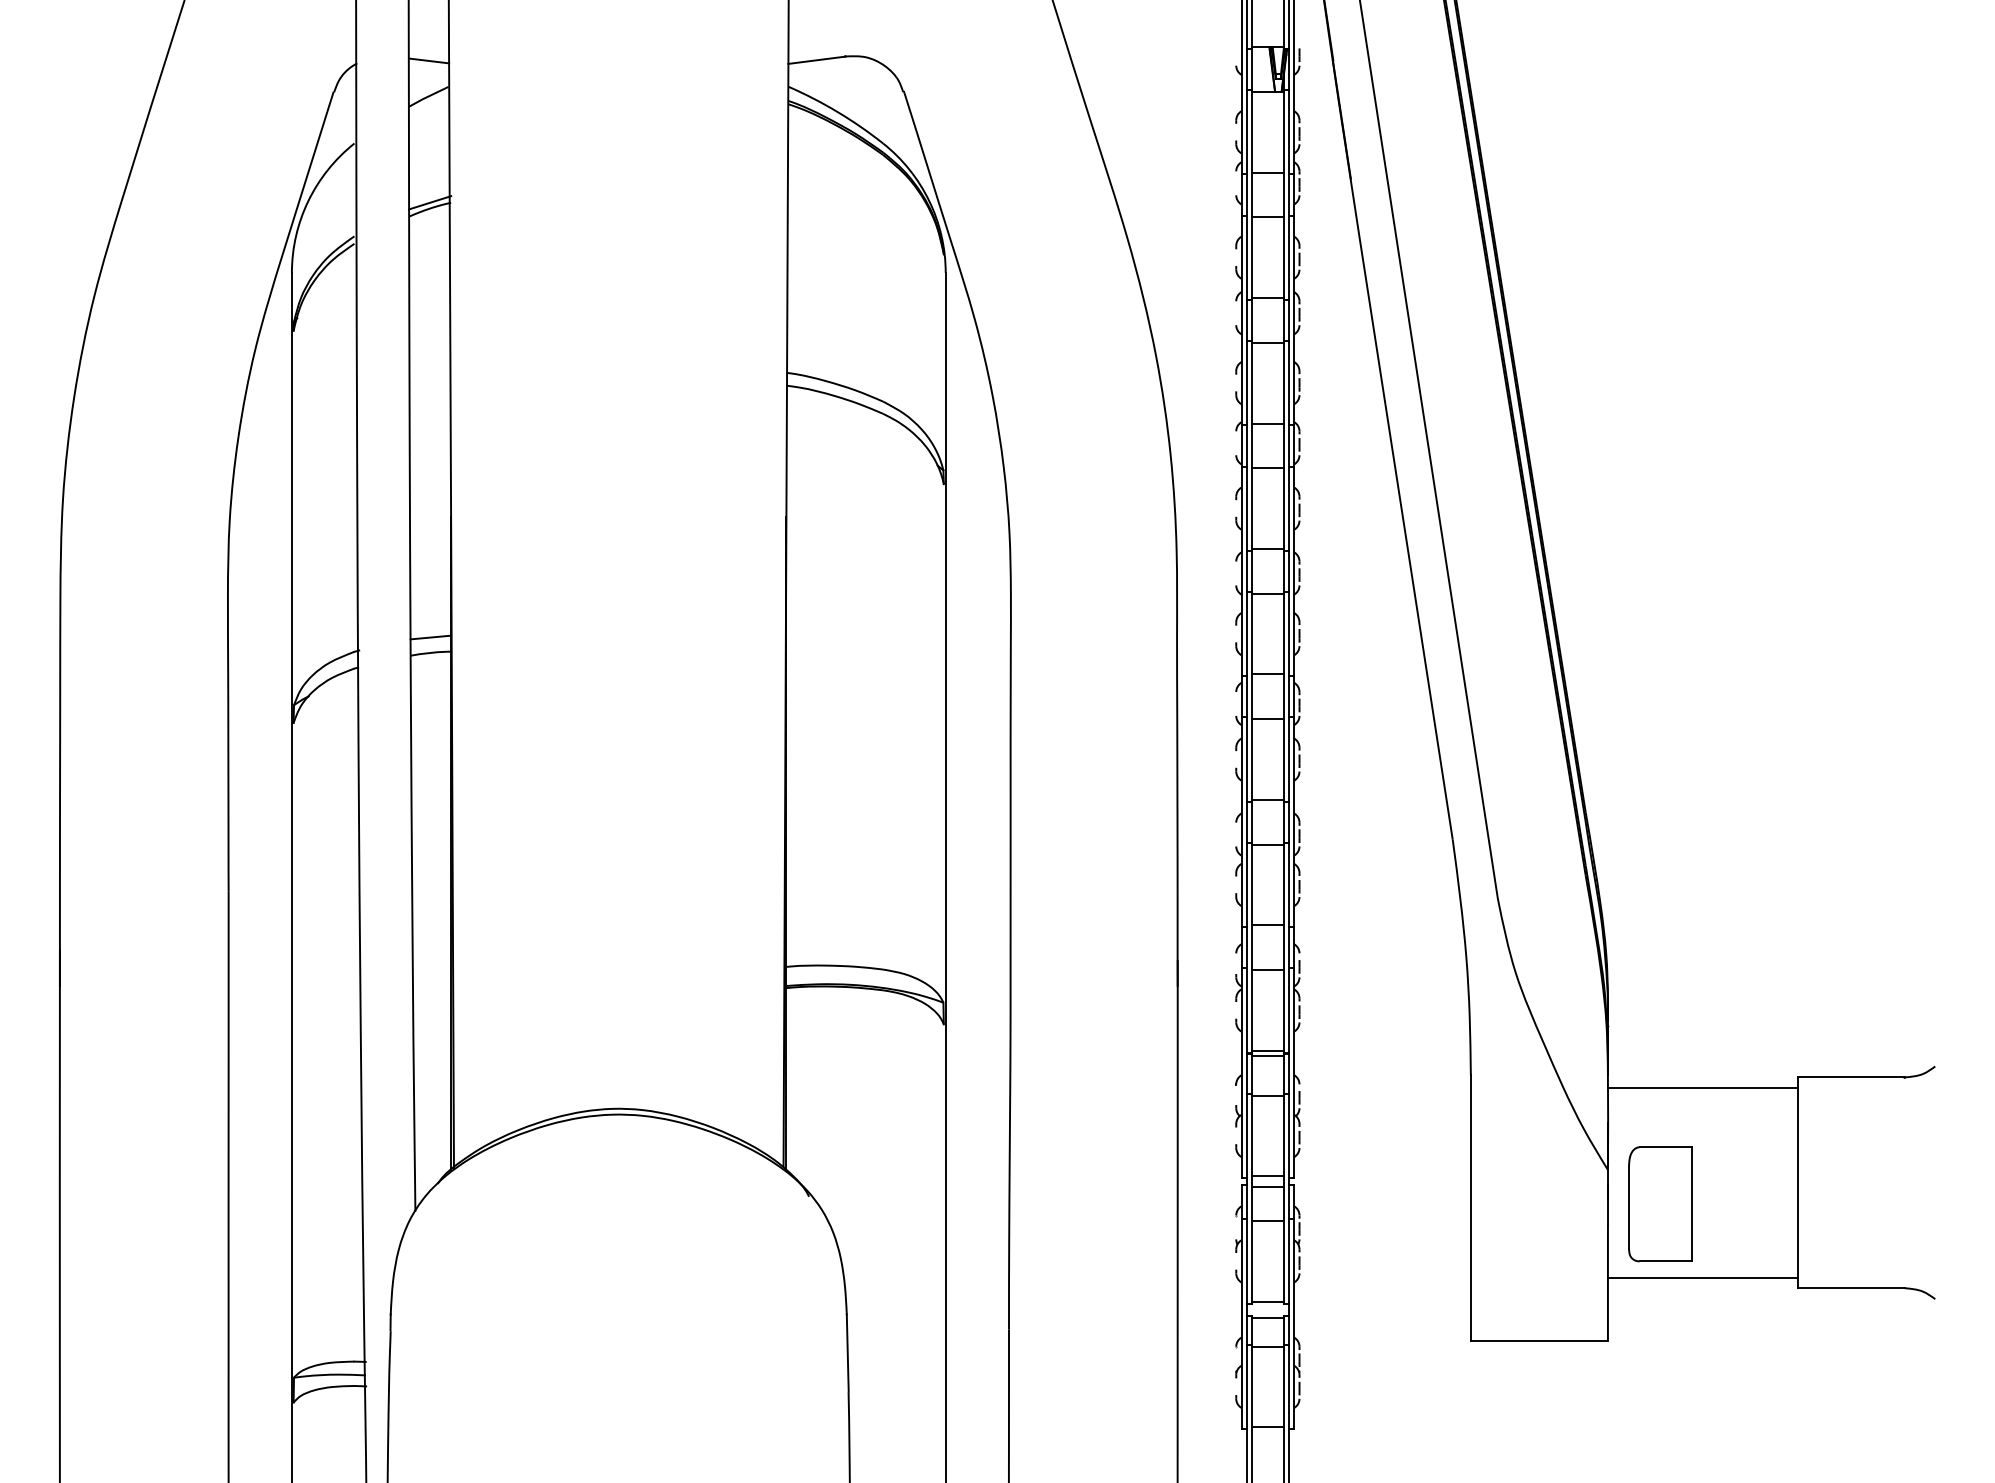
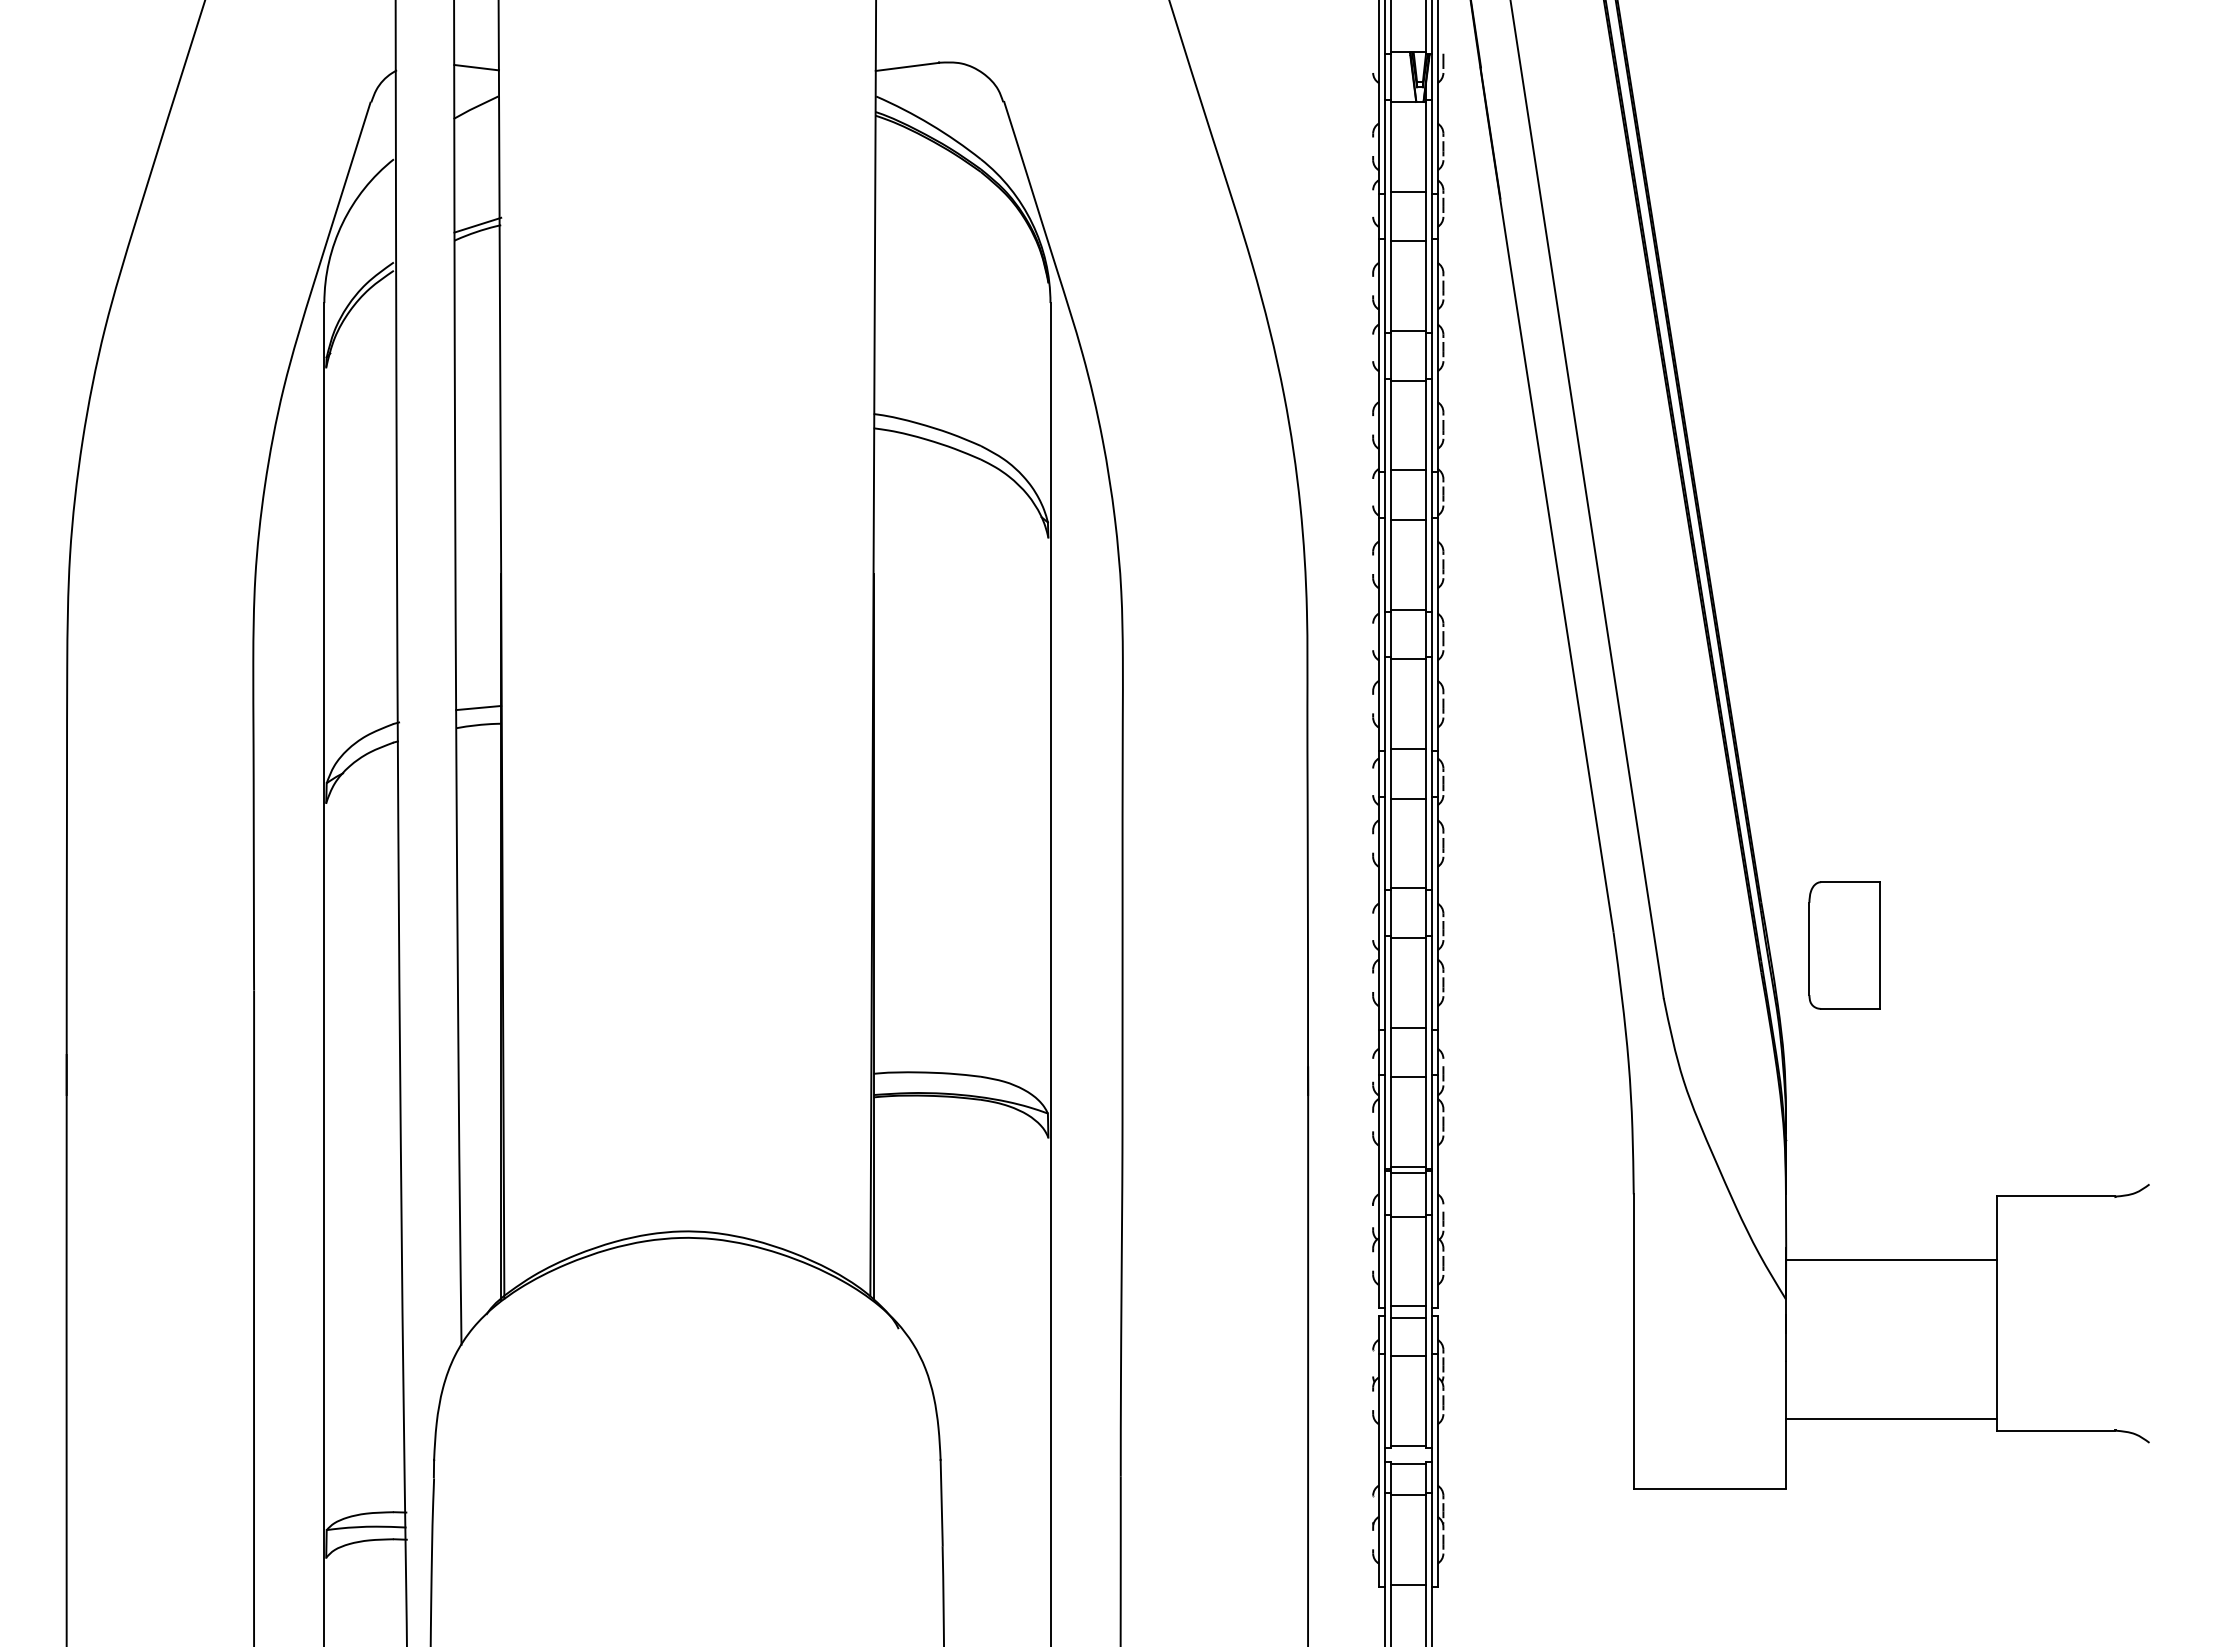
line: (1702, 1088) -> (1890, 1260), moved
part: (1660, 1204) -> (1844, 945), moved

